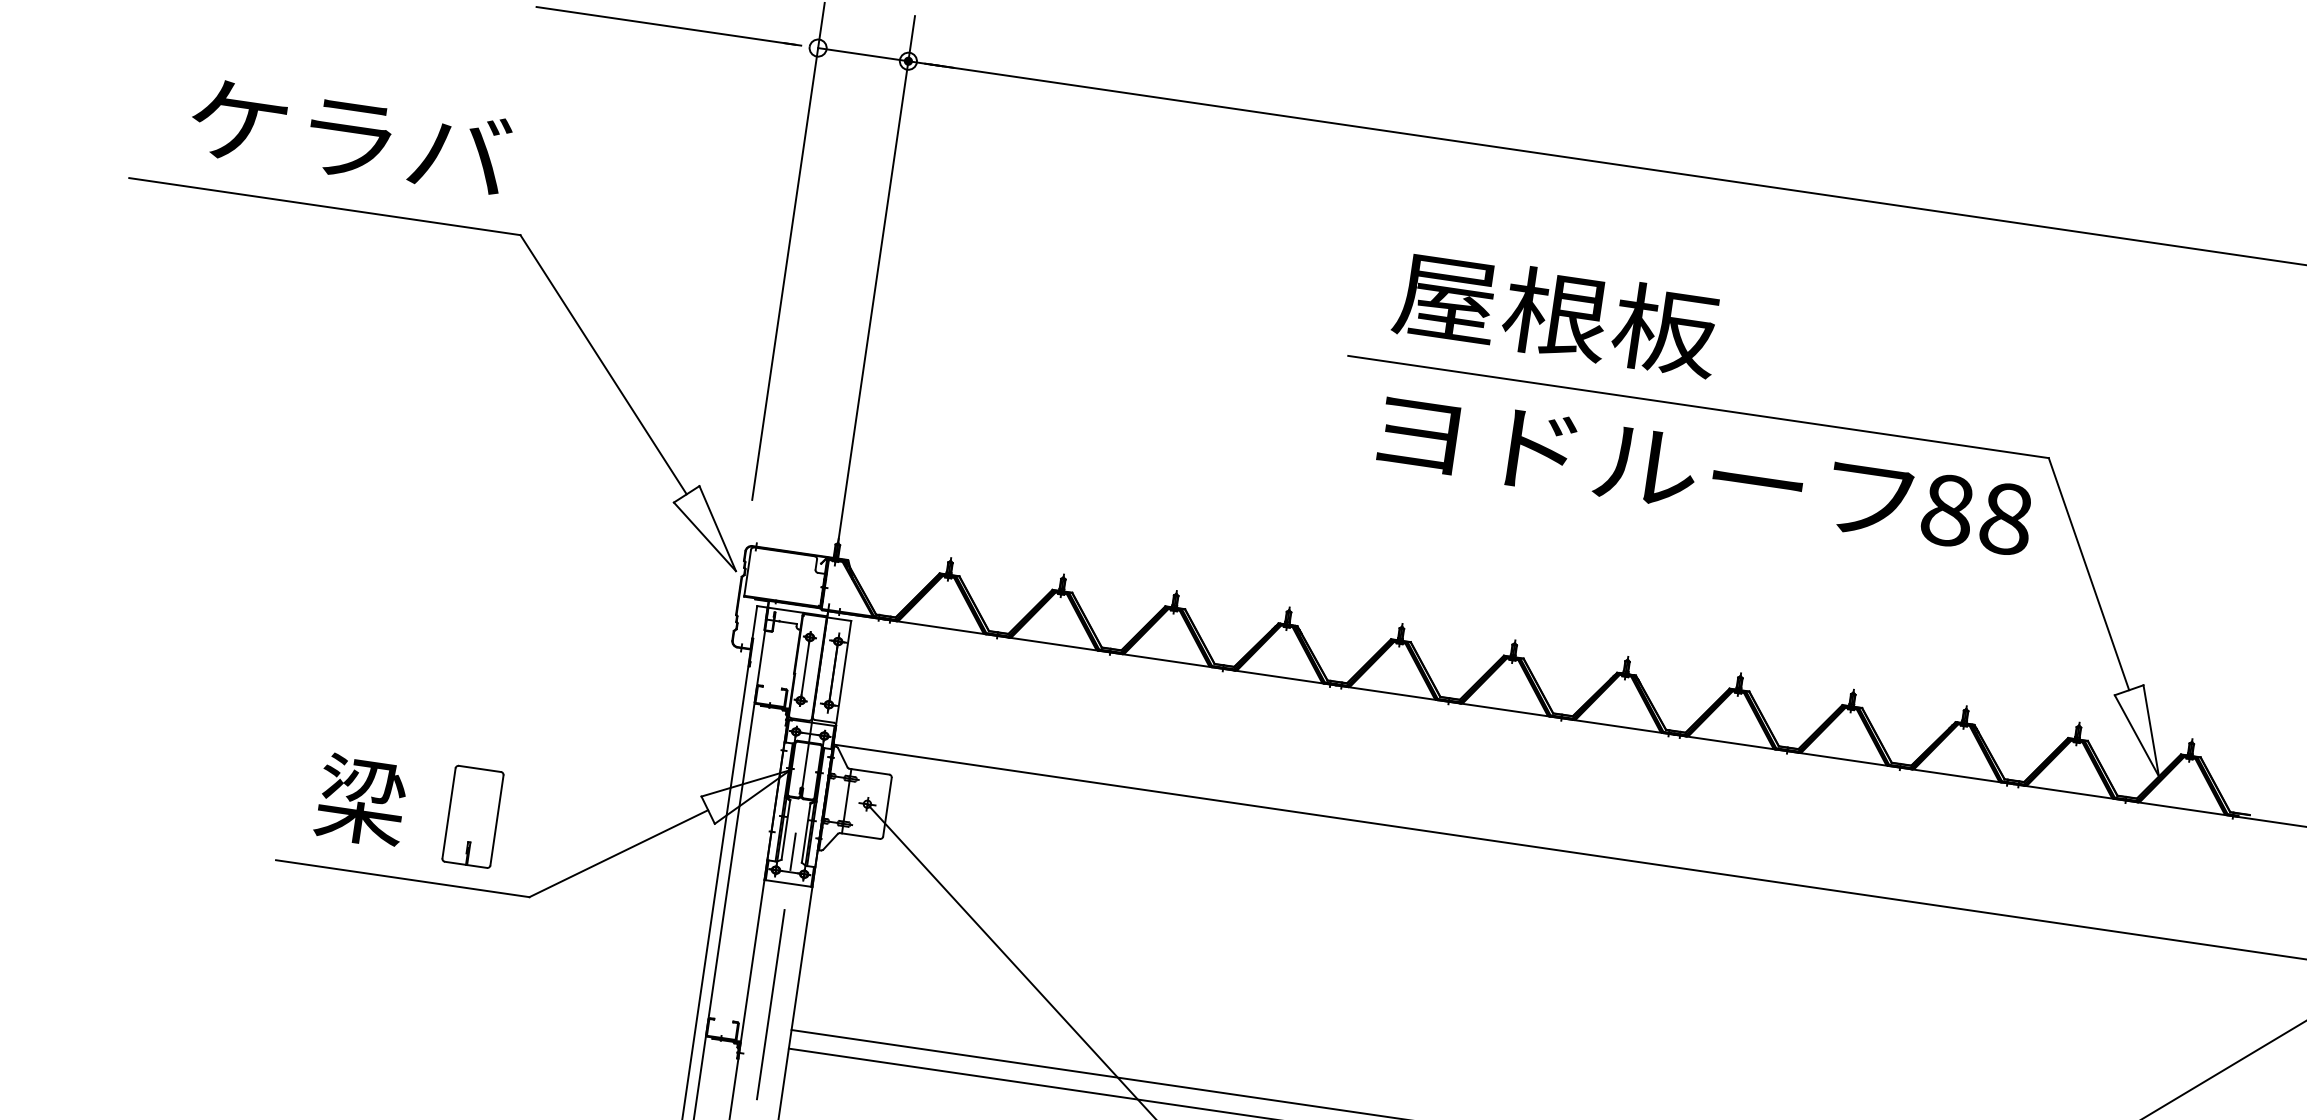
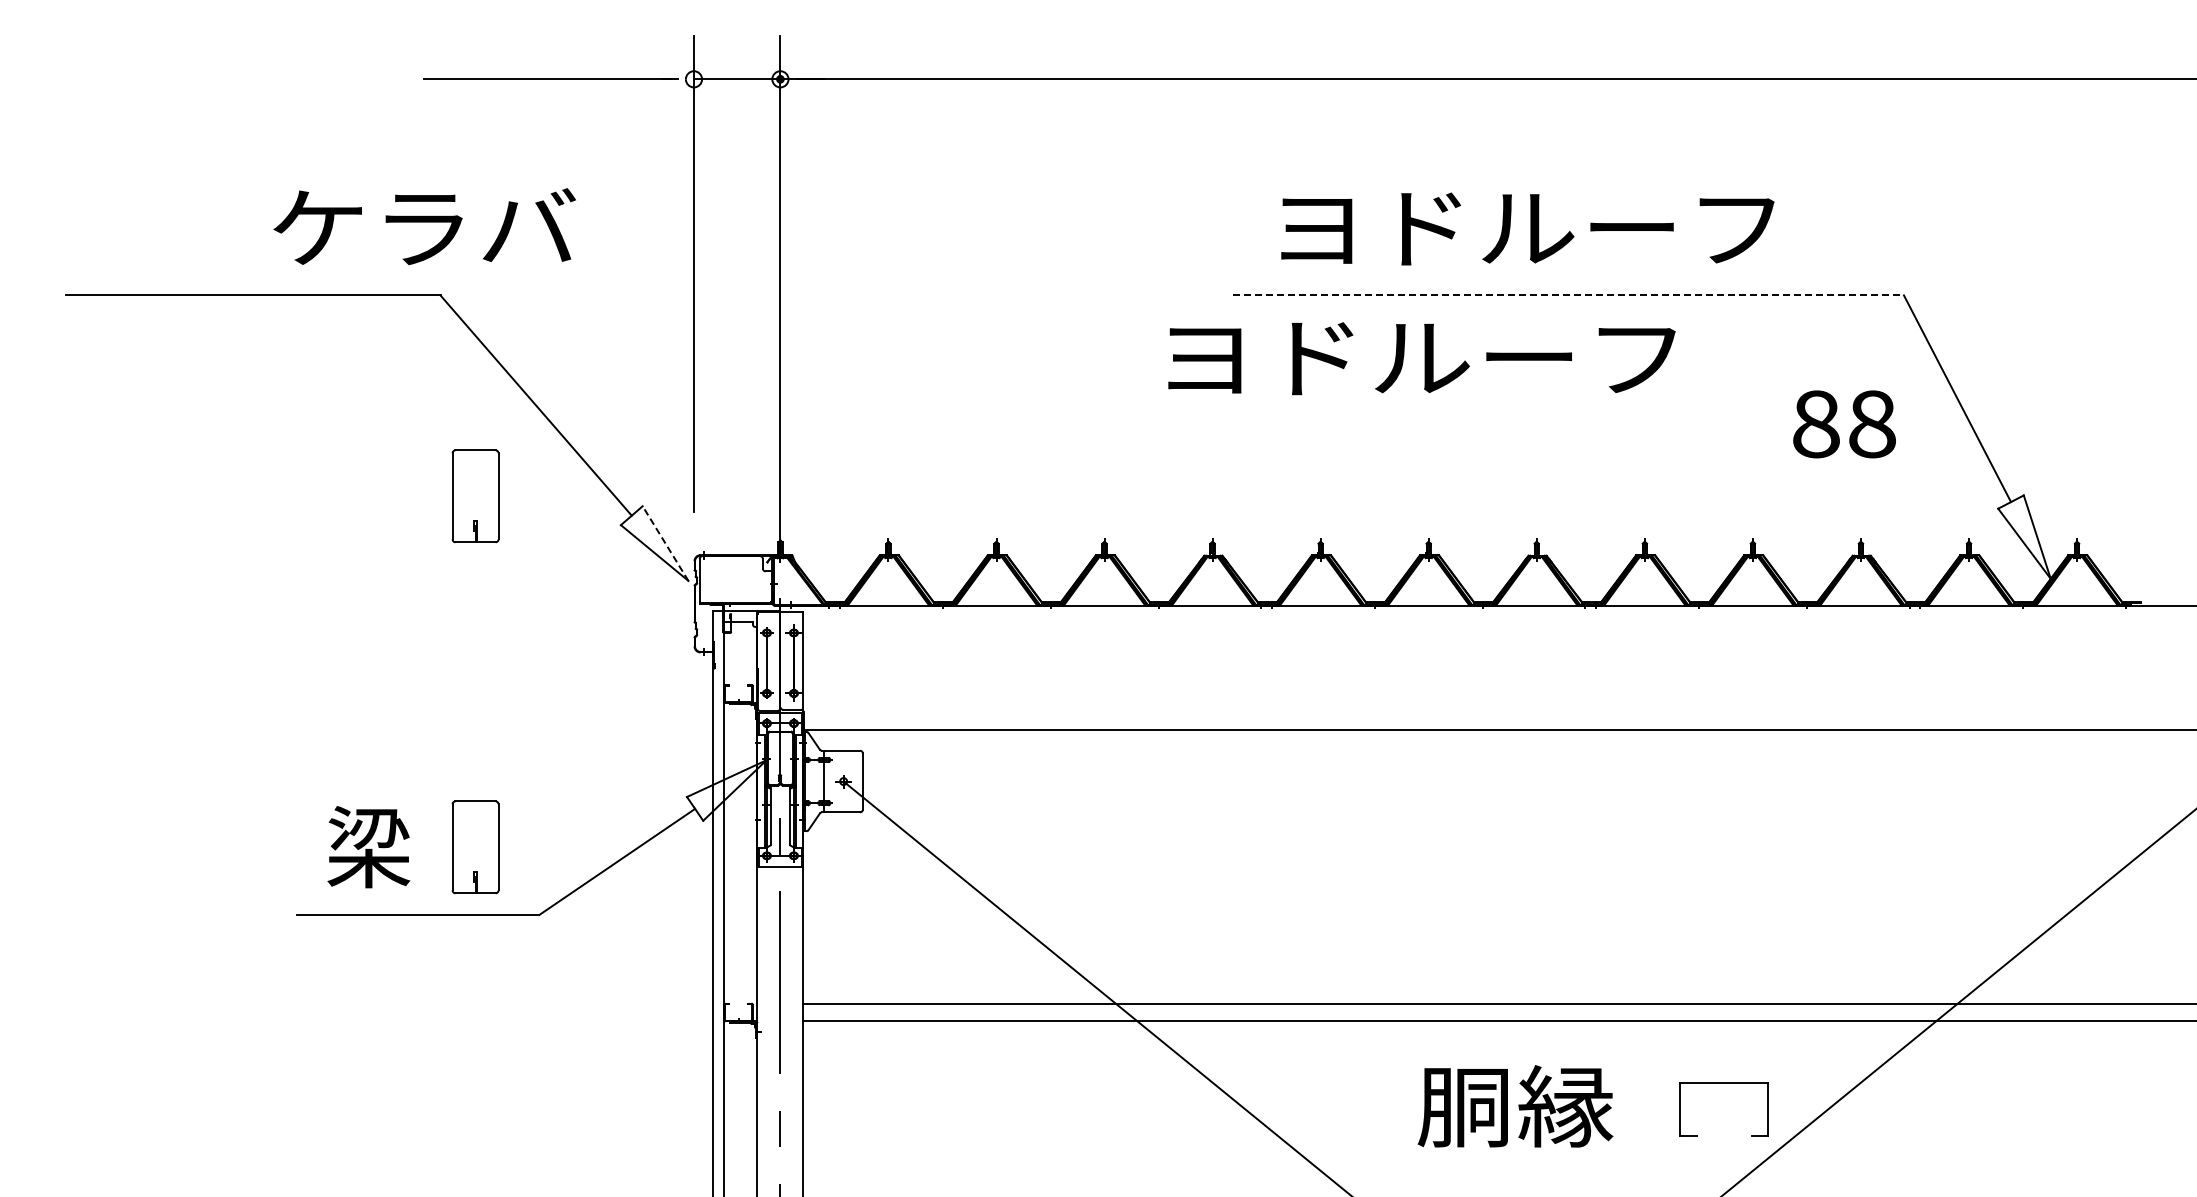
text: (350, 136) -> (424, 226), moved
text: (1659, 328) -> (1521, 227), 屋根板 -> ヨドルーフ
line: (1699, 407) -> (1569, 295), solid -> dashed
part: (526, 450) -> (475, 496), added
text: (1645, 466) -> (1421, 358), moved
text: (1977, 514) -> (1844, 424), moved
line: (717, 528) -> (665, 543), solid -> dashed

